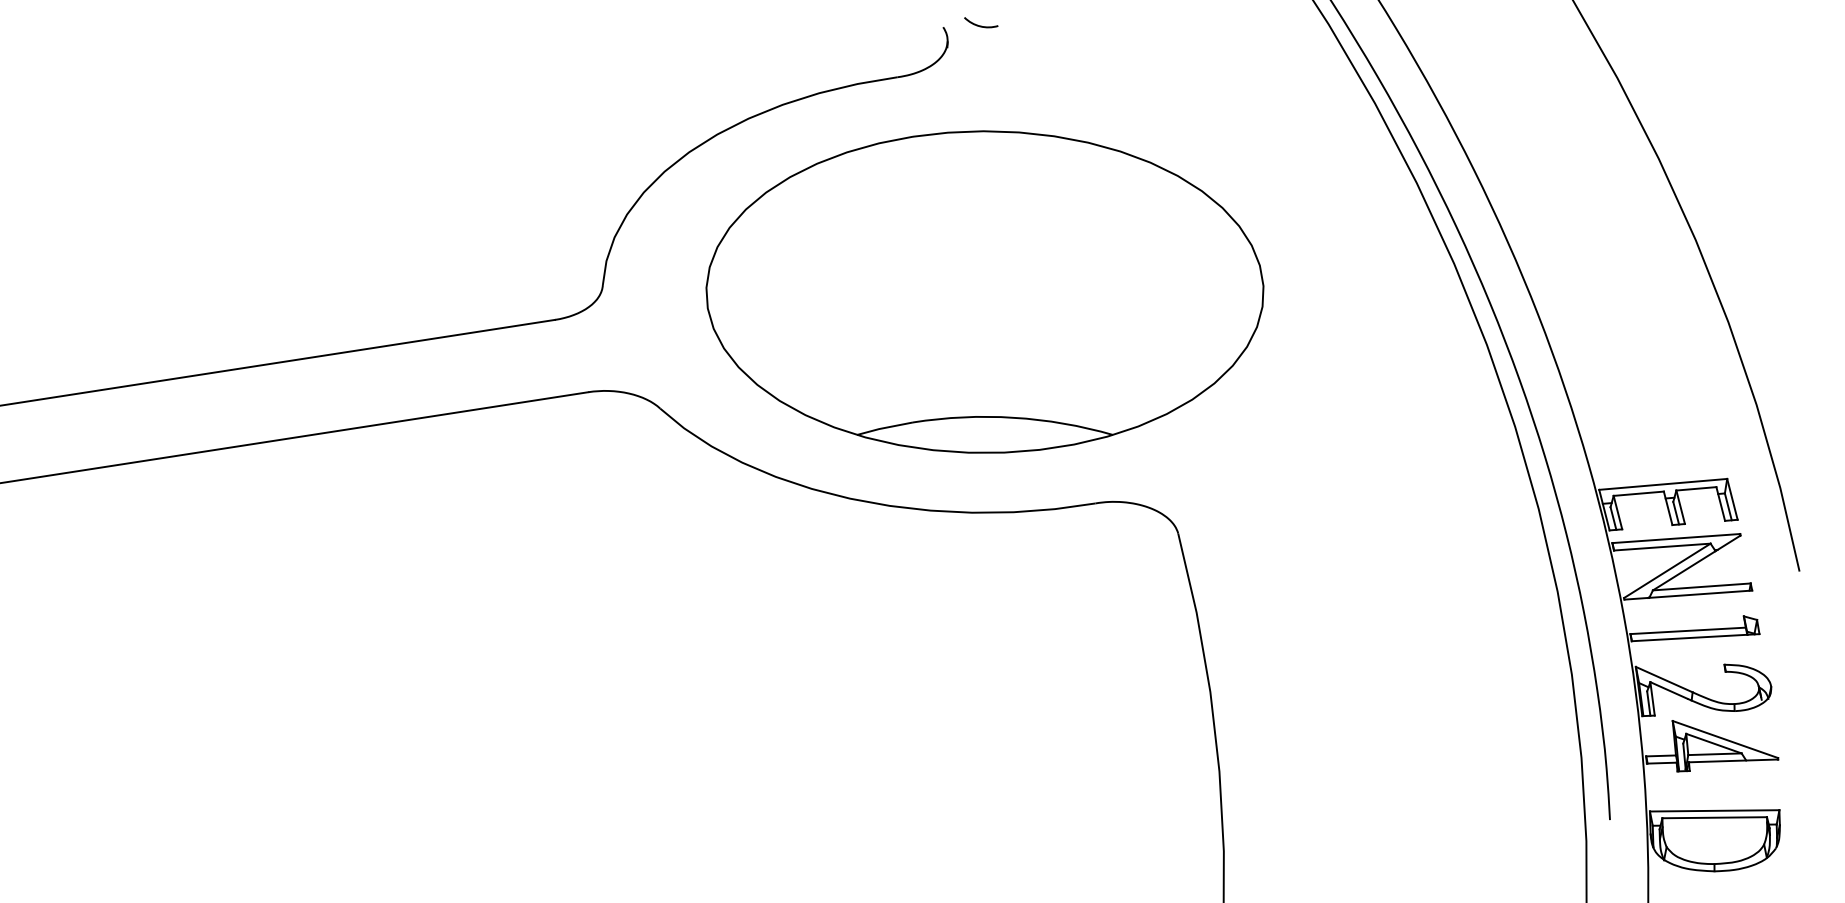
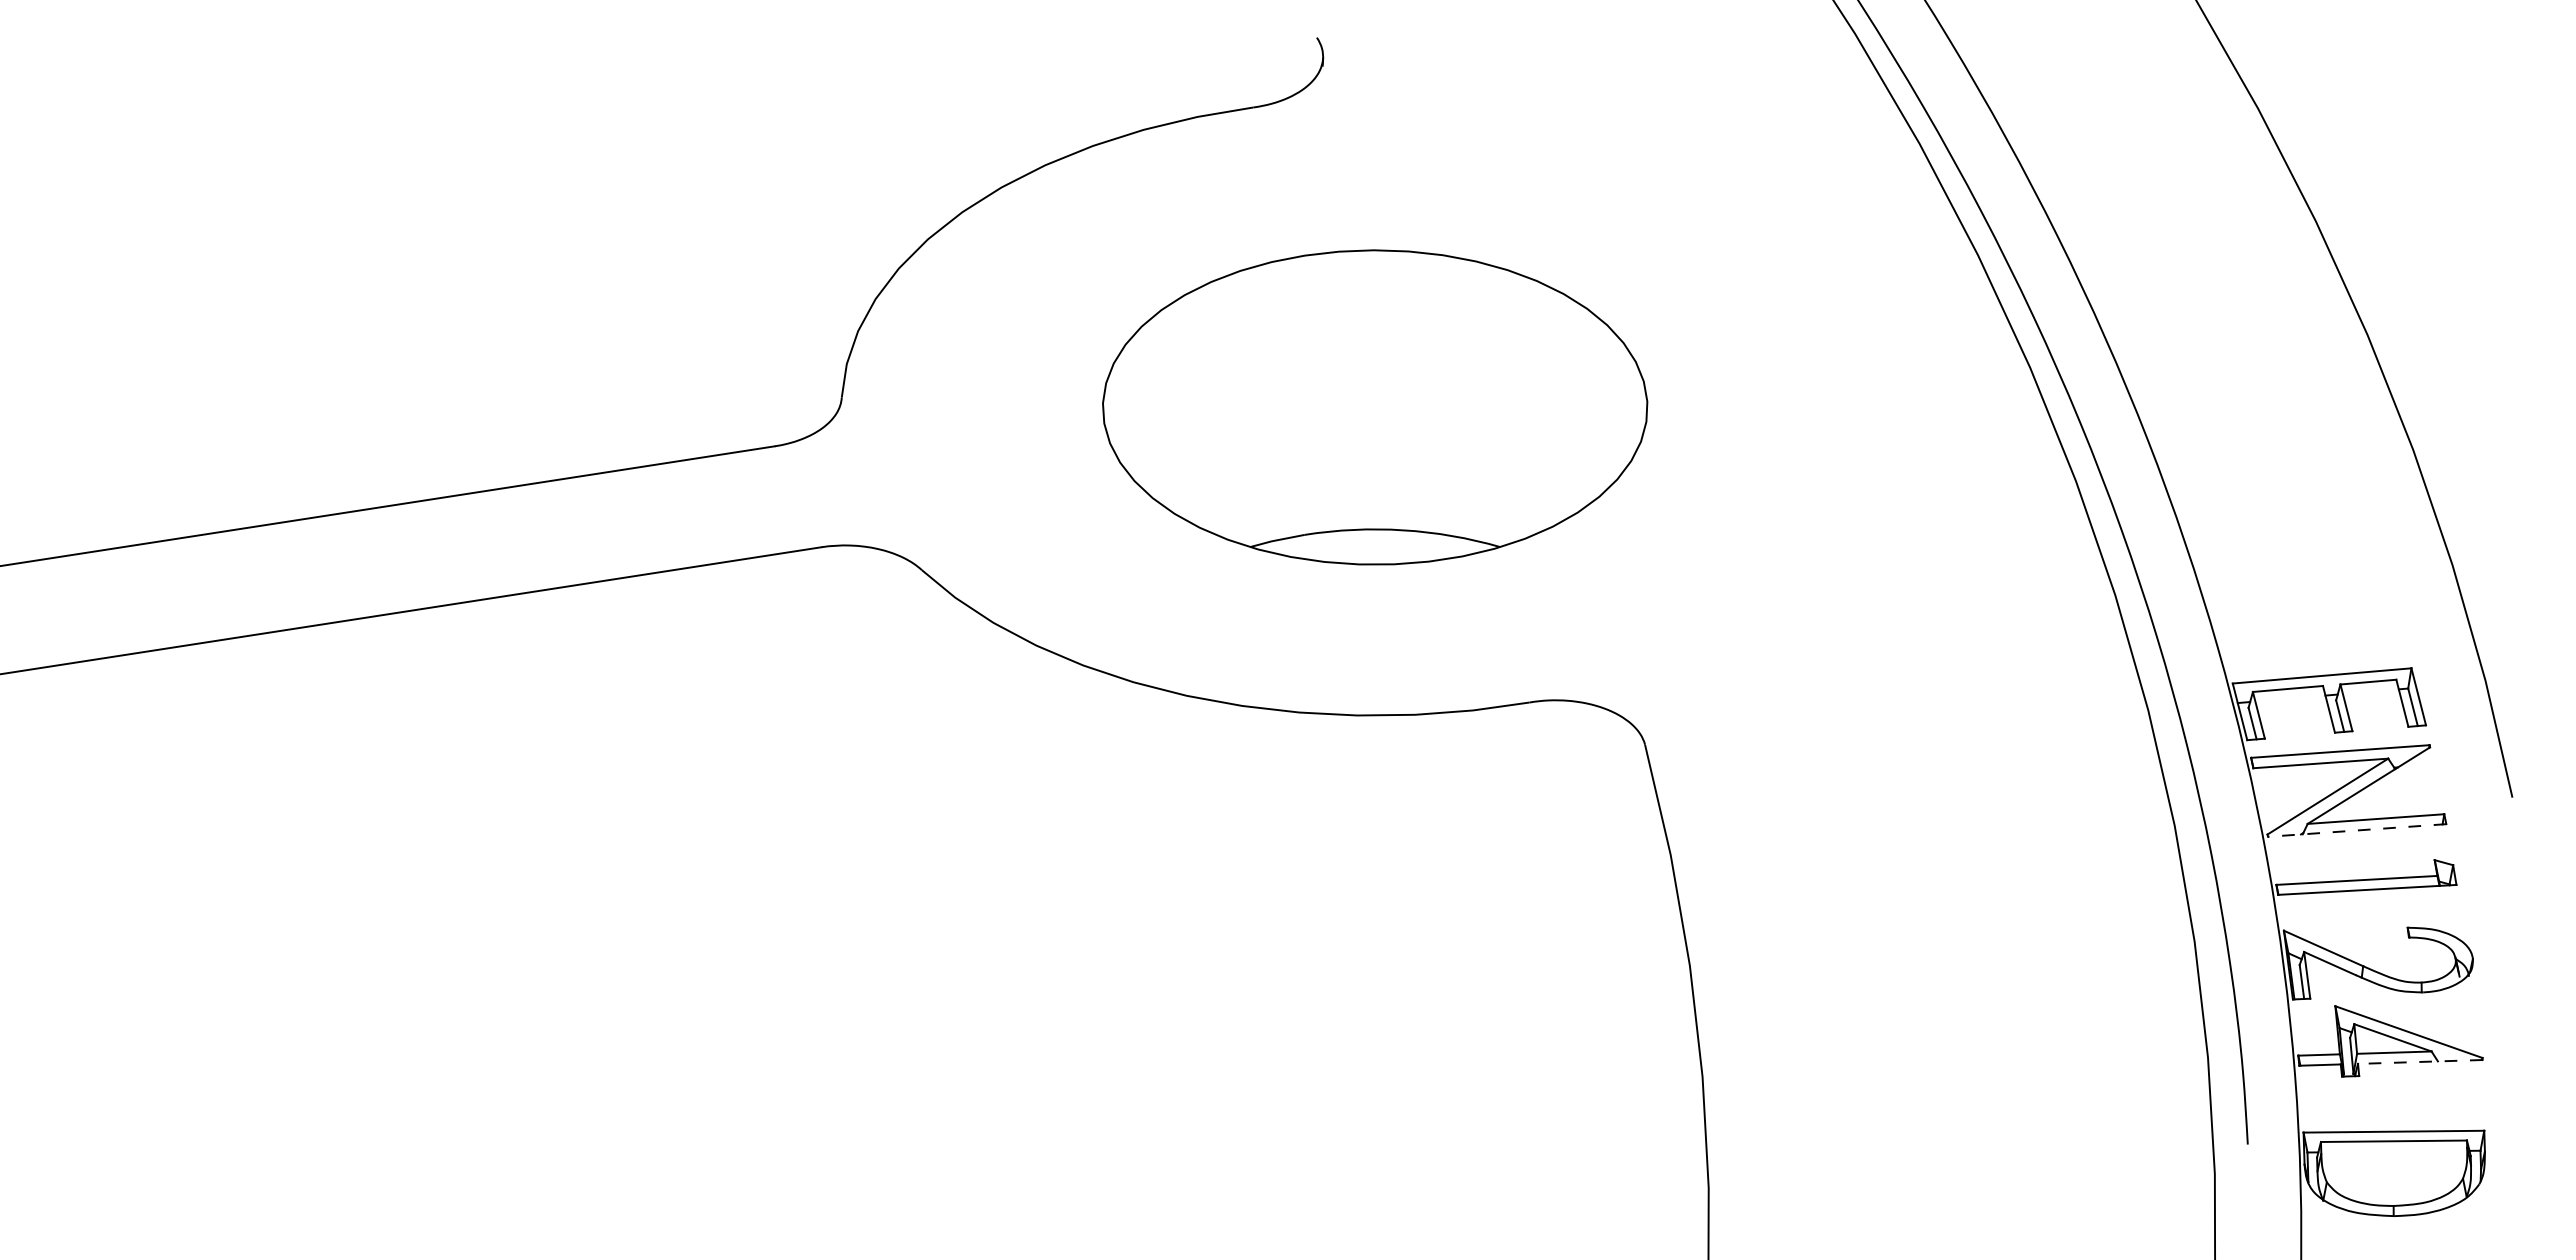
arc: (980, 25) -> (1369, 35), removed
part: (984, 292) -> (1374, 407), size x0.7
line: (1687, 595) -> (2356, 830), solid -> dashed
line: (1732, 760) -> (2419, 1061), solid -> dashed

